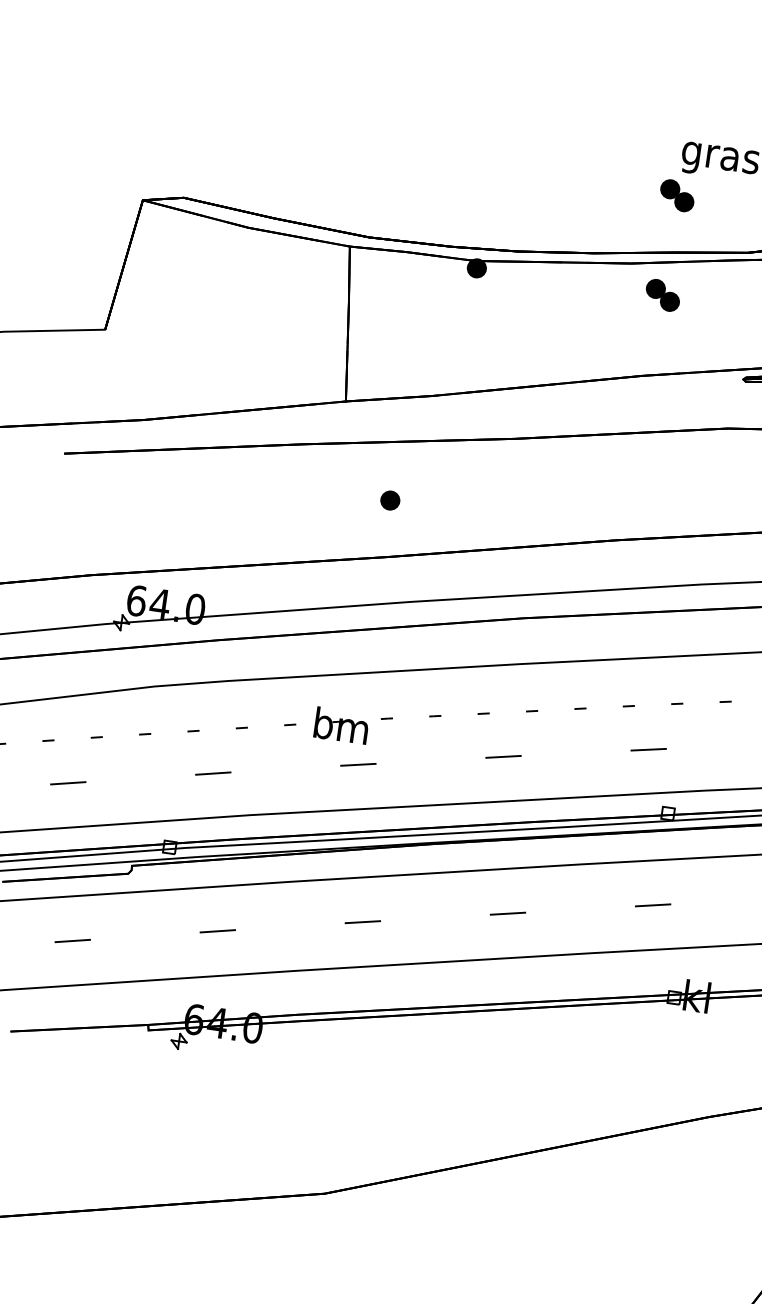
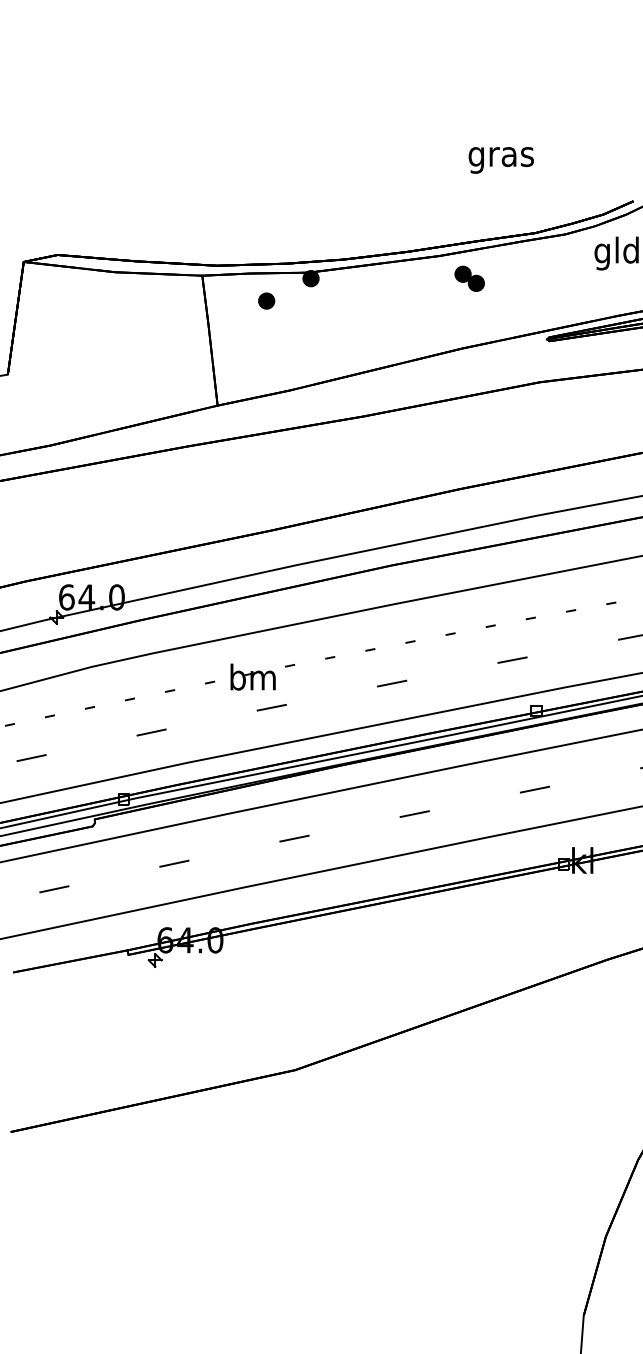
part: (677, 195) -> (469, 193), removed
part: (390, 499) -> (266, 300), moved

